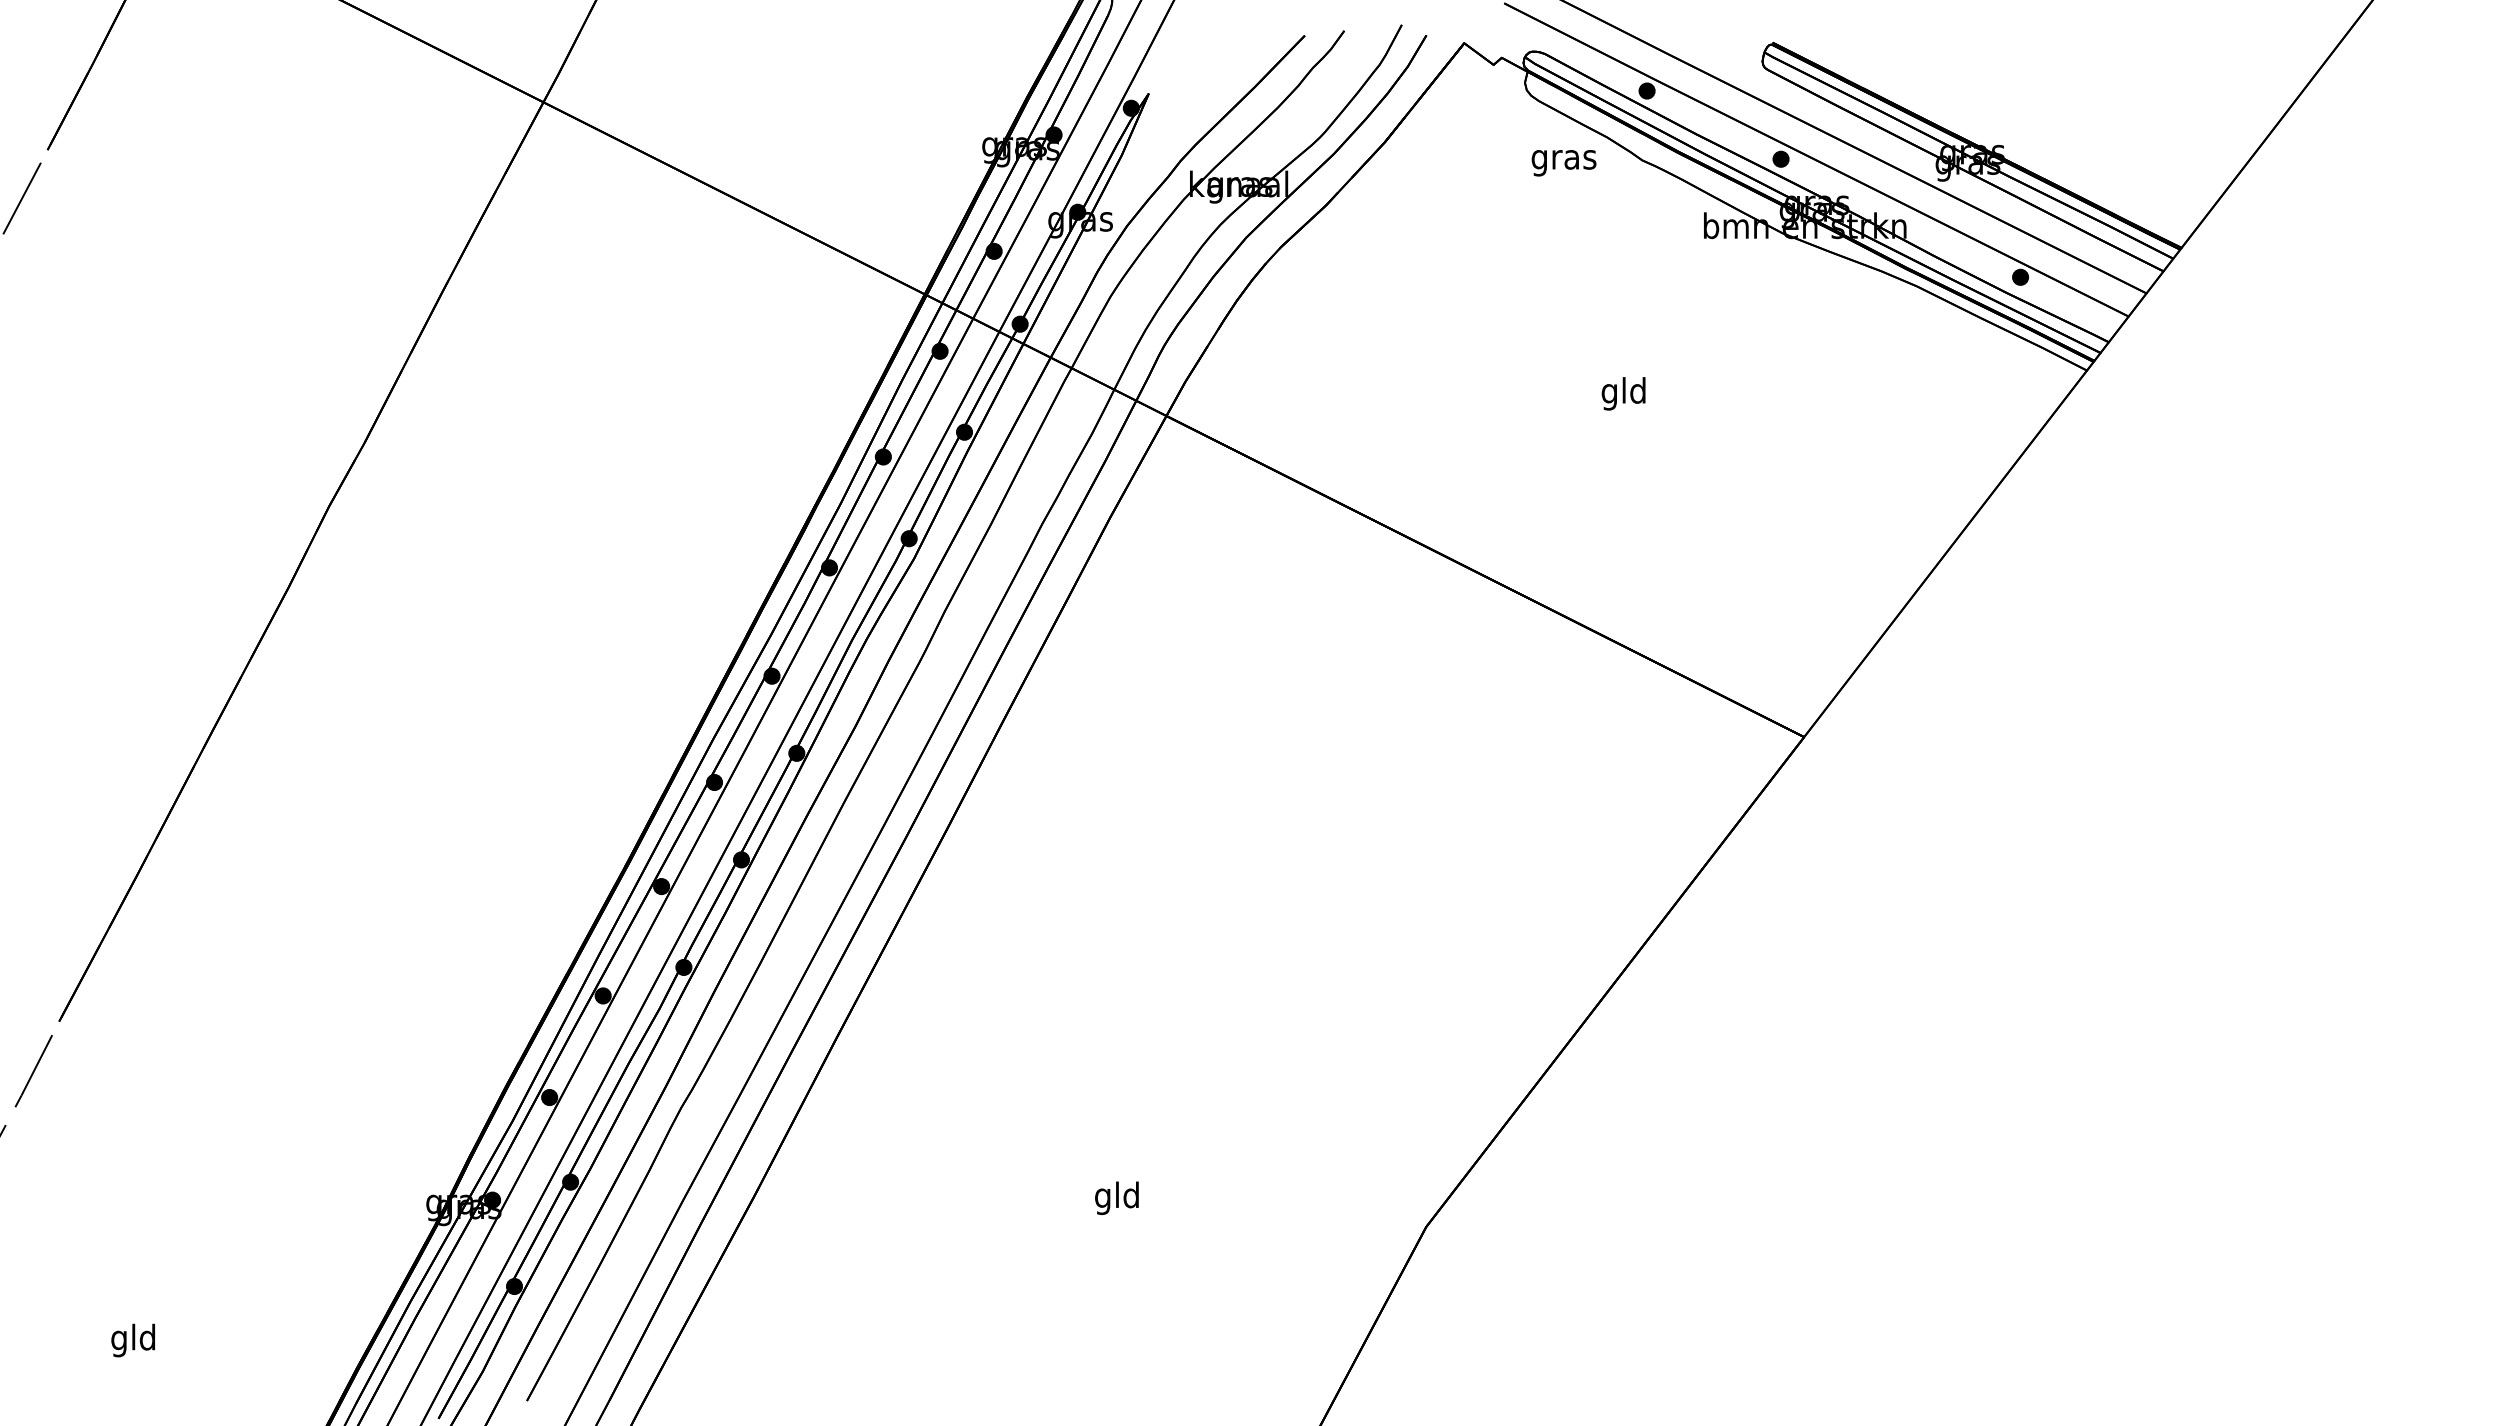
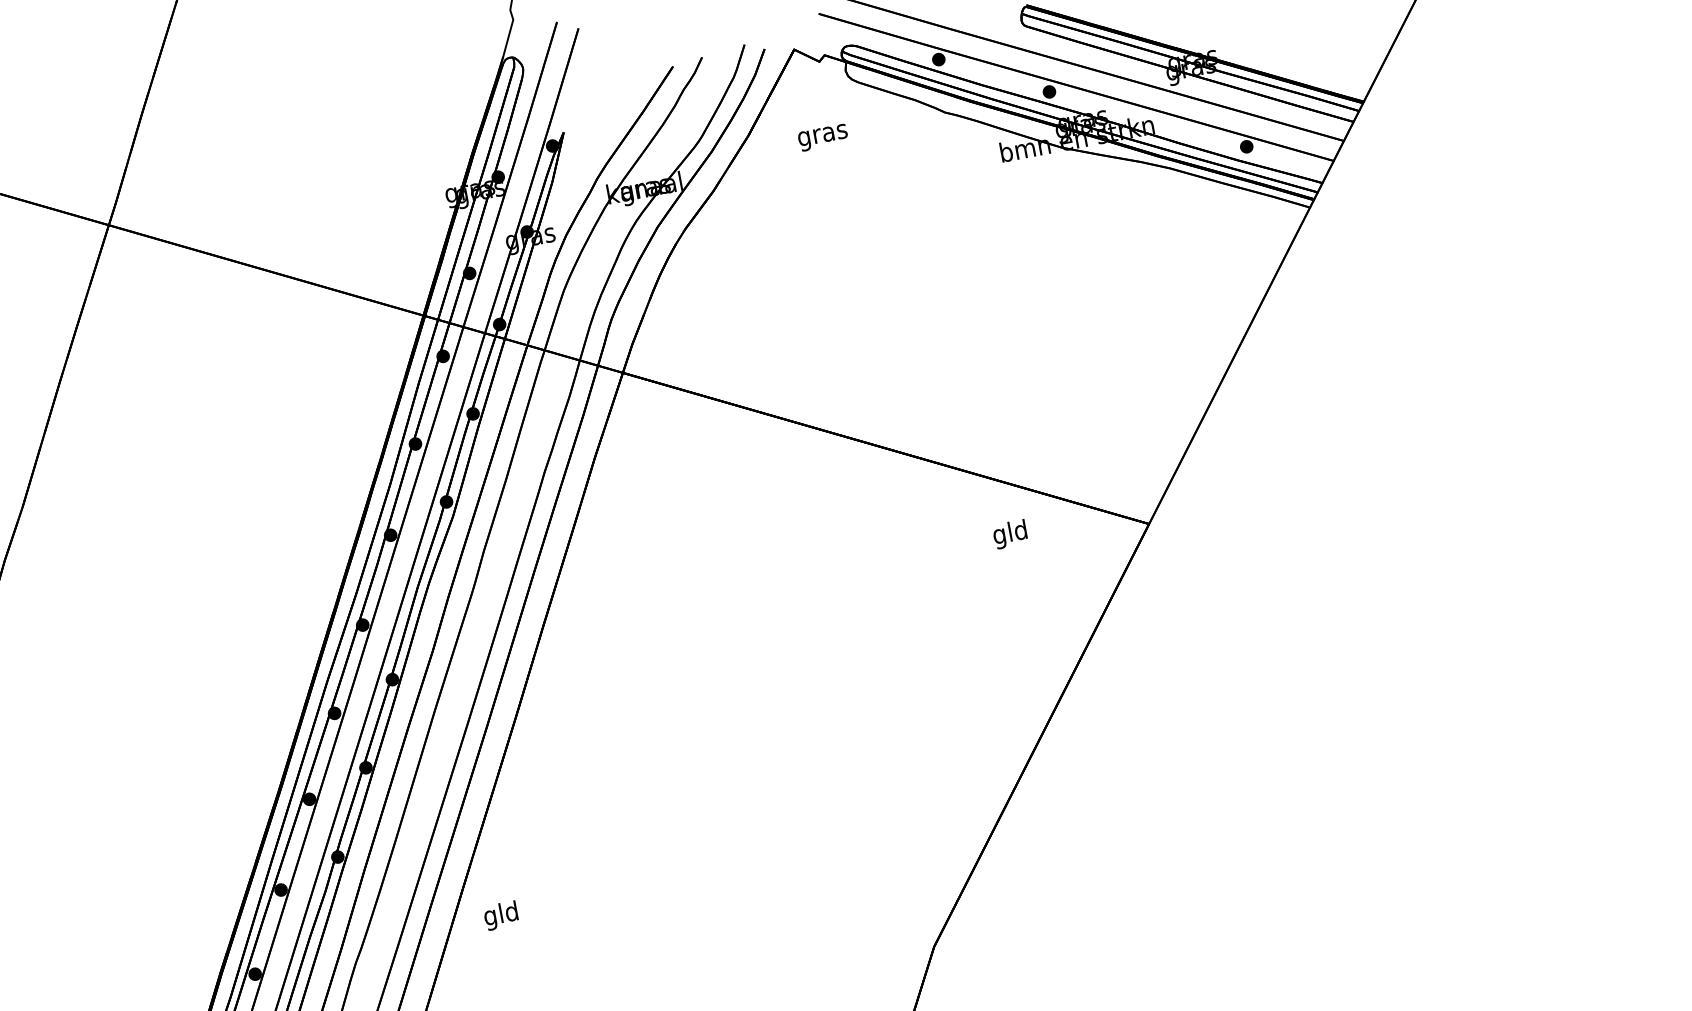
text: (1563, 163) -> (822, 138), moved
text: (1623, 393) -> (1010, 534), moved
text: (1116, 1198) -> (500, 916), moved

